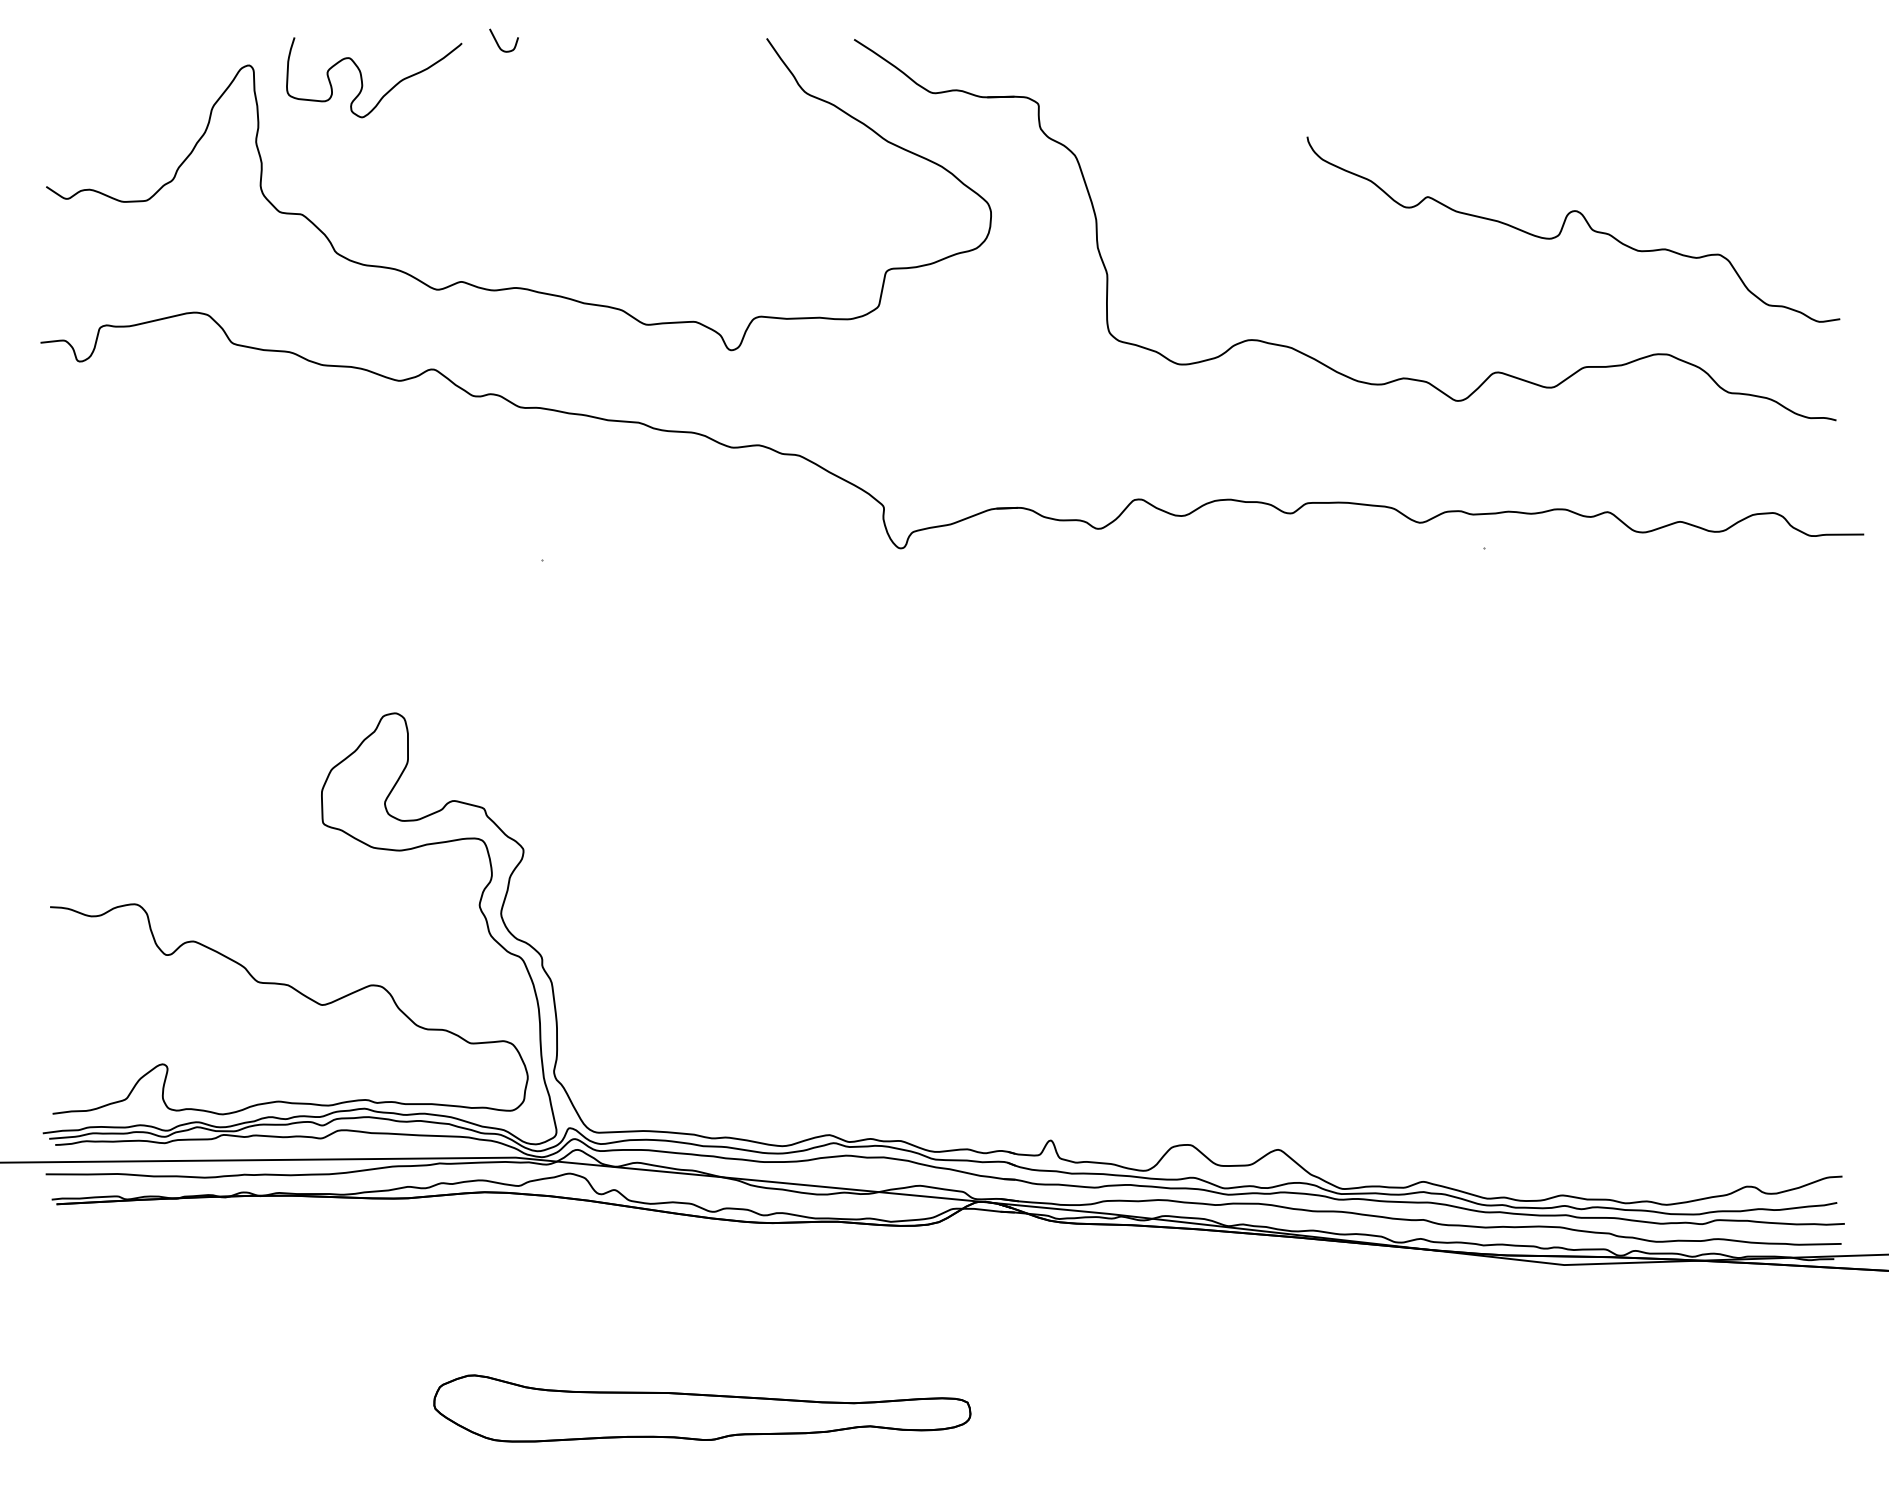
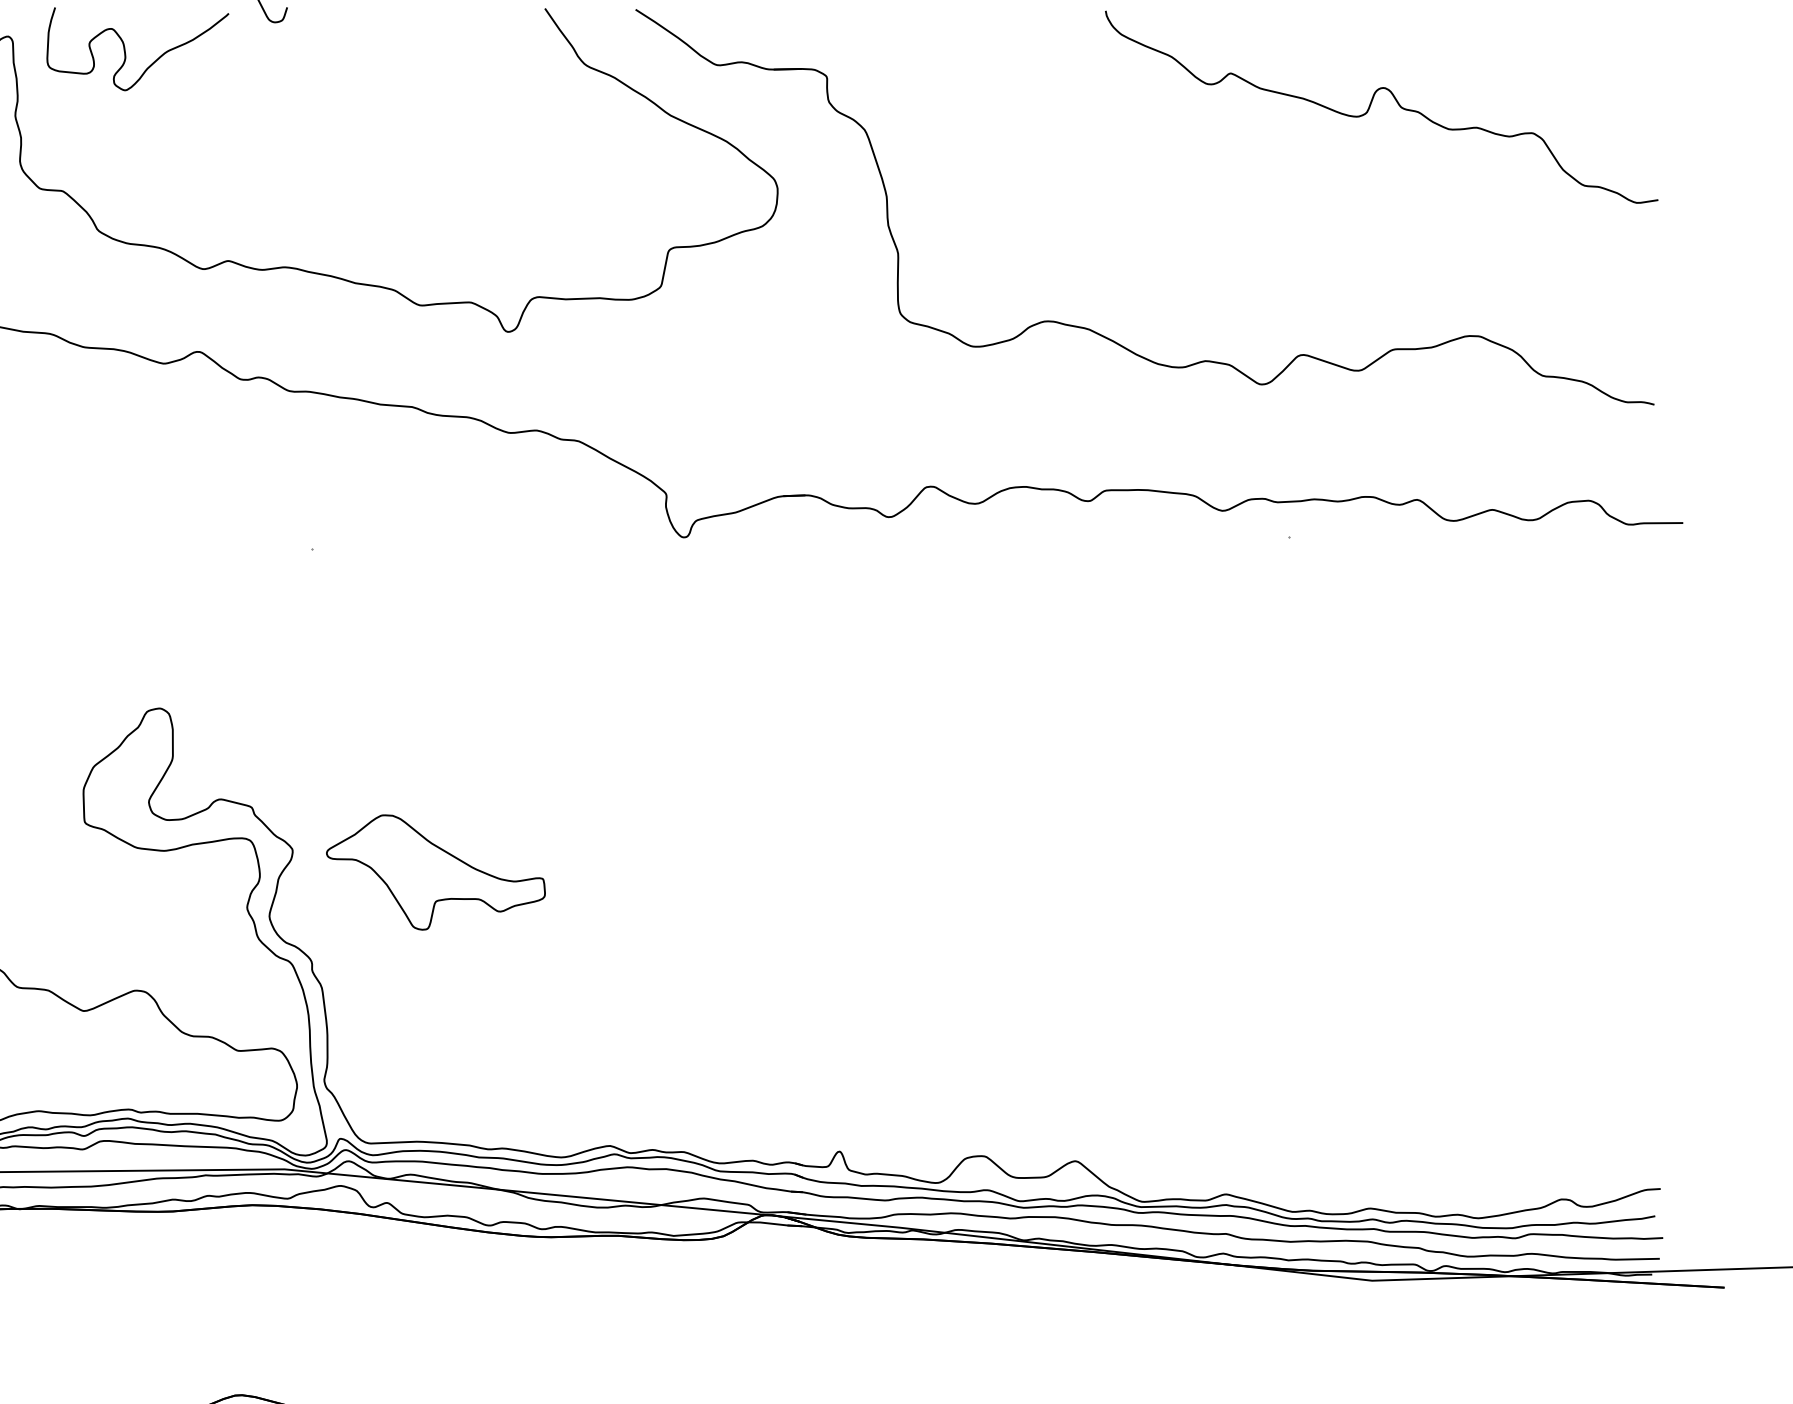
curve: (1564, 225) -> (1372, 102), moved
part: (661, 871) -> (435, 872), added

